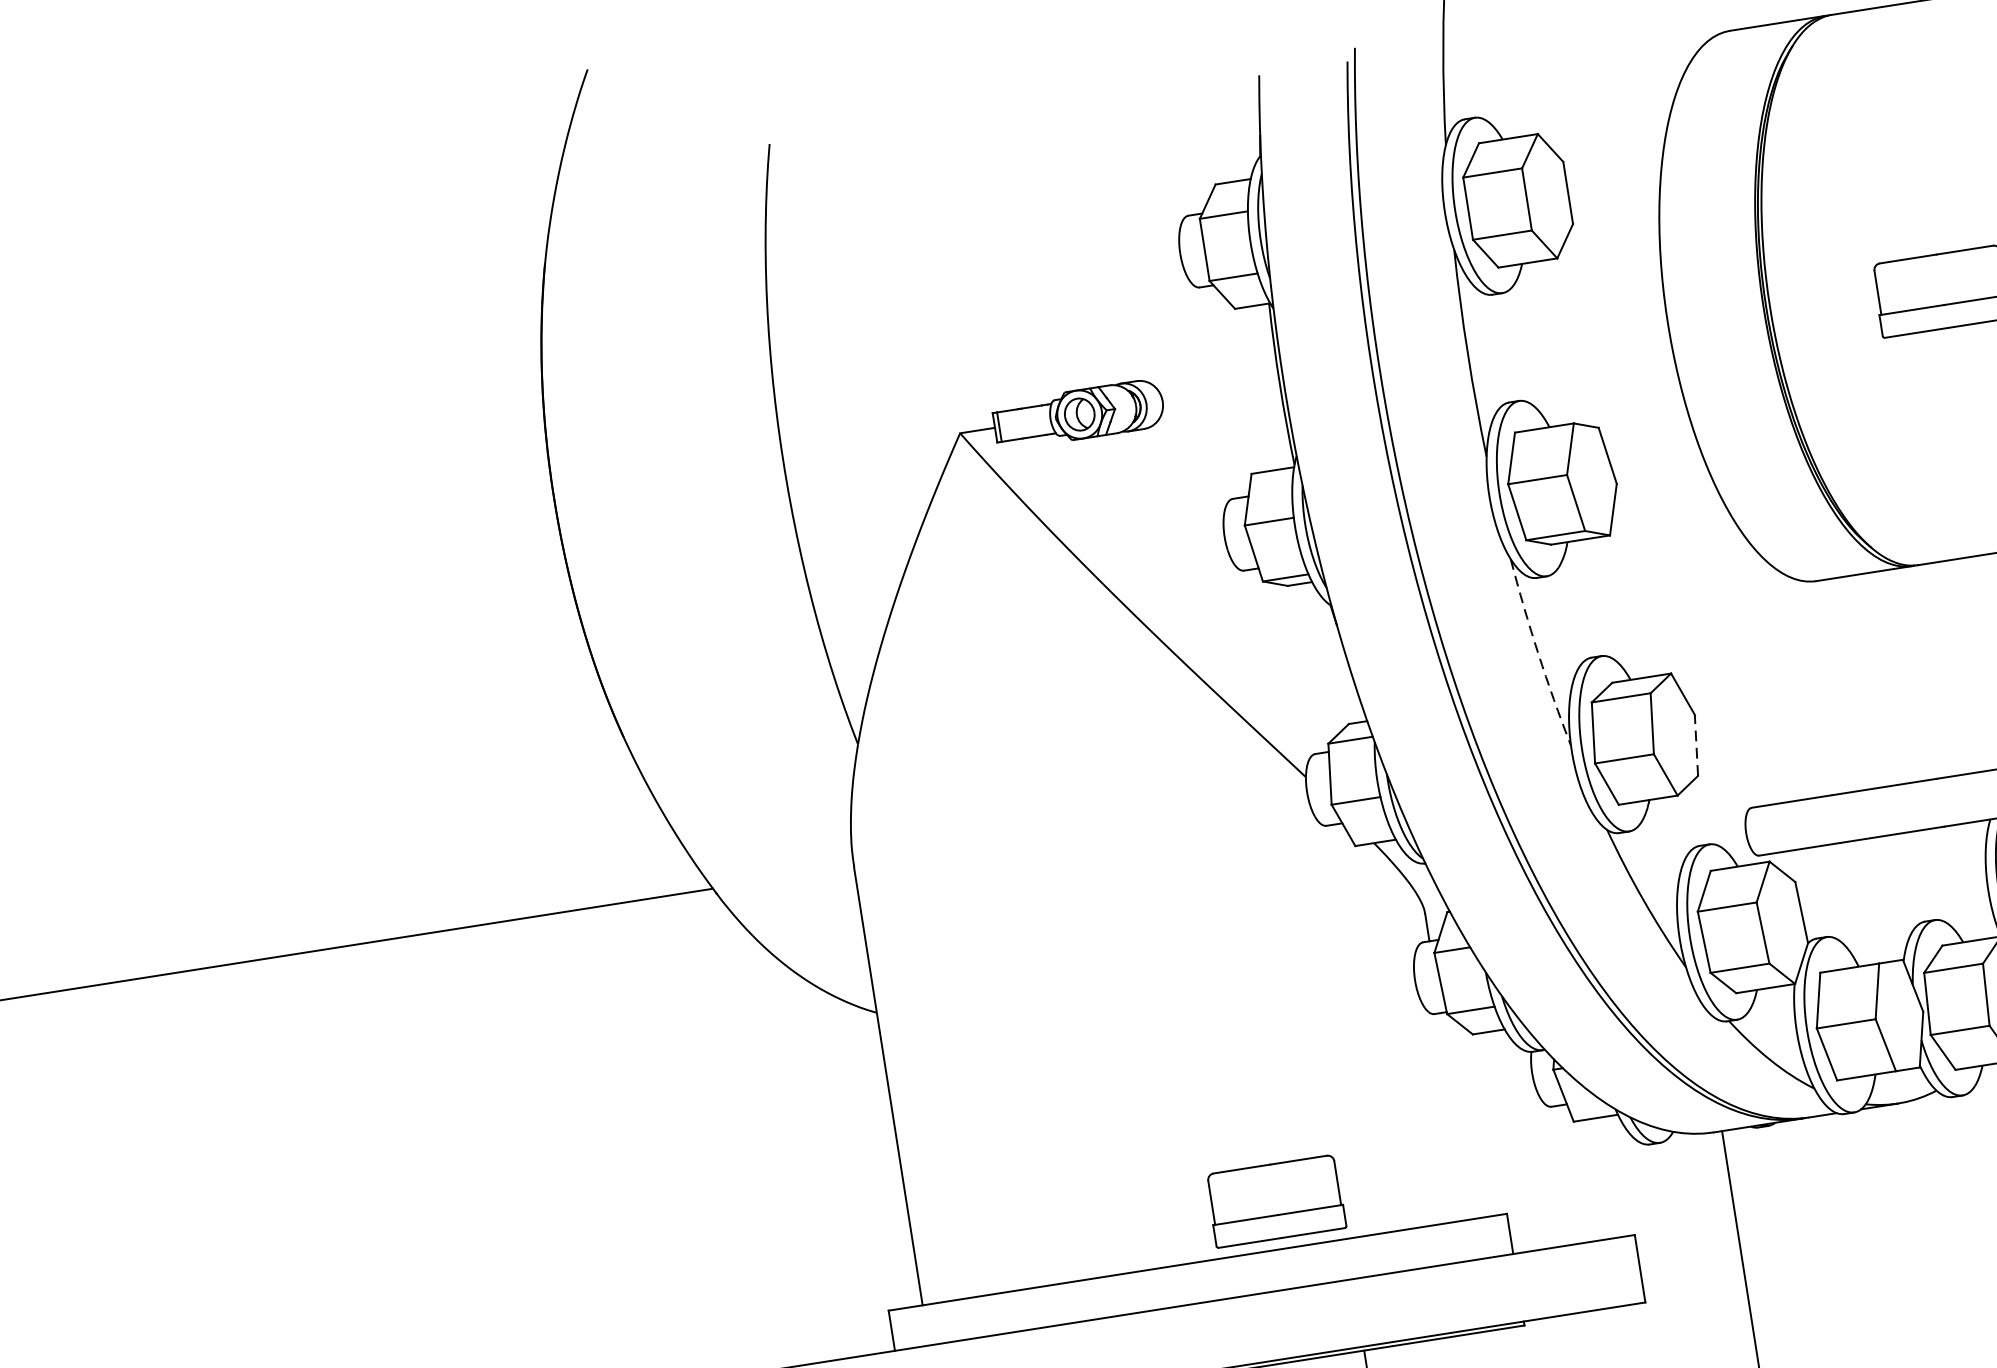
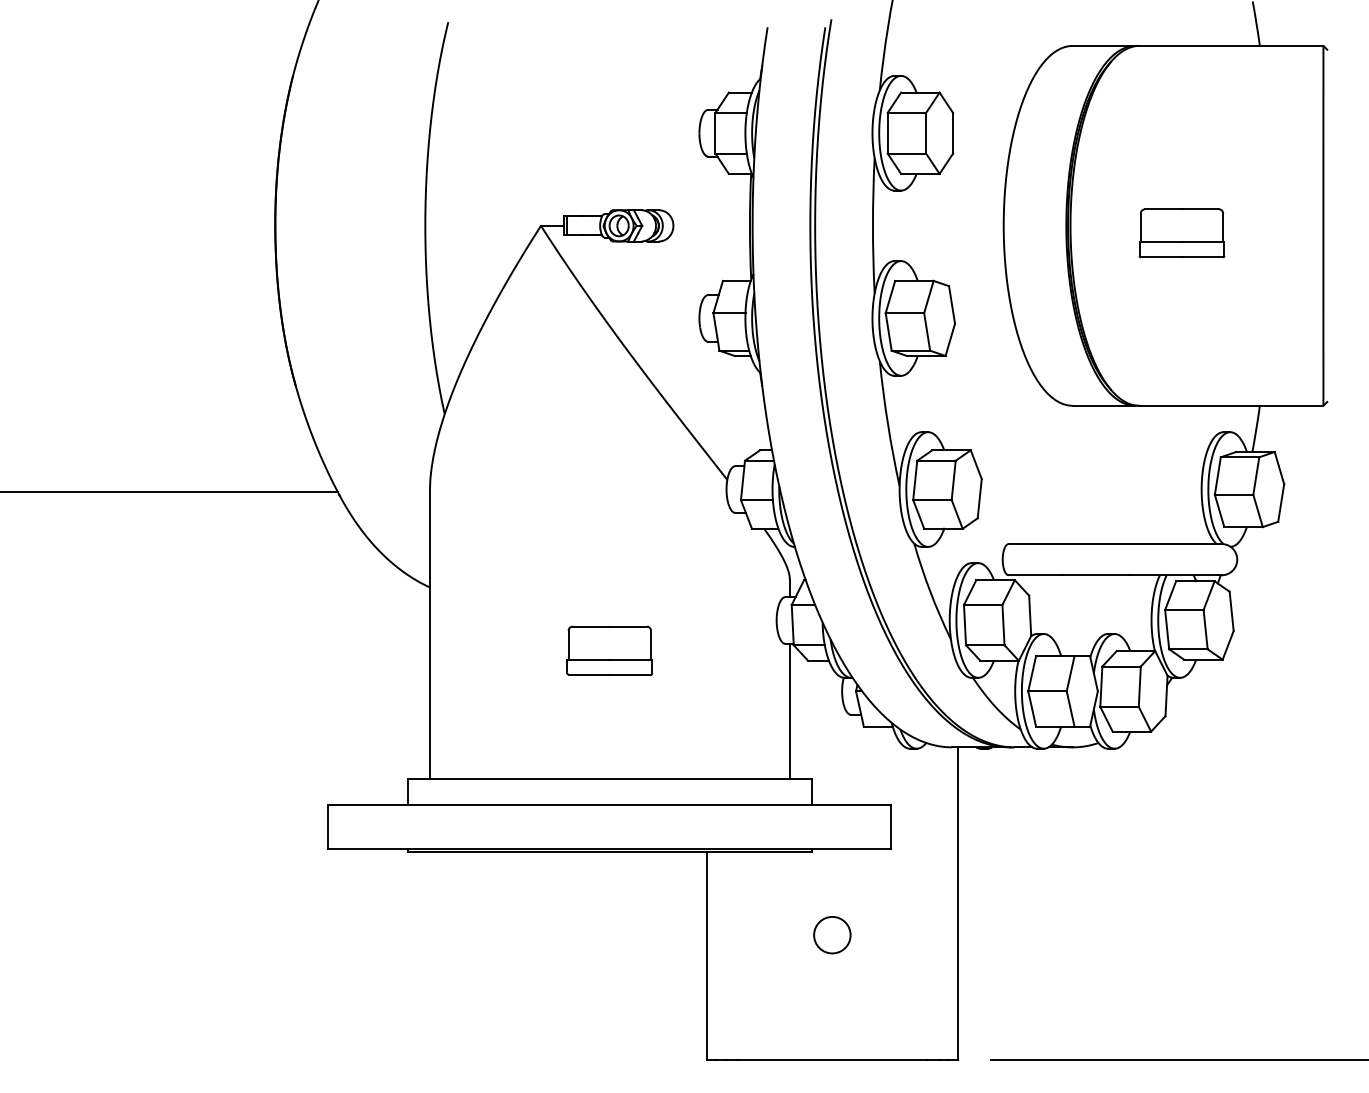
arc: (1537, 654) -> (887, 424), dashed -> solid
line: (1696, 745) -> (979, 498), dashed -> solid
line: (1456, 1114) -> (789, 710), added
part: (1275, 1201) -> (609, 650), moved

